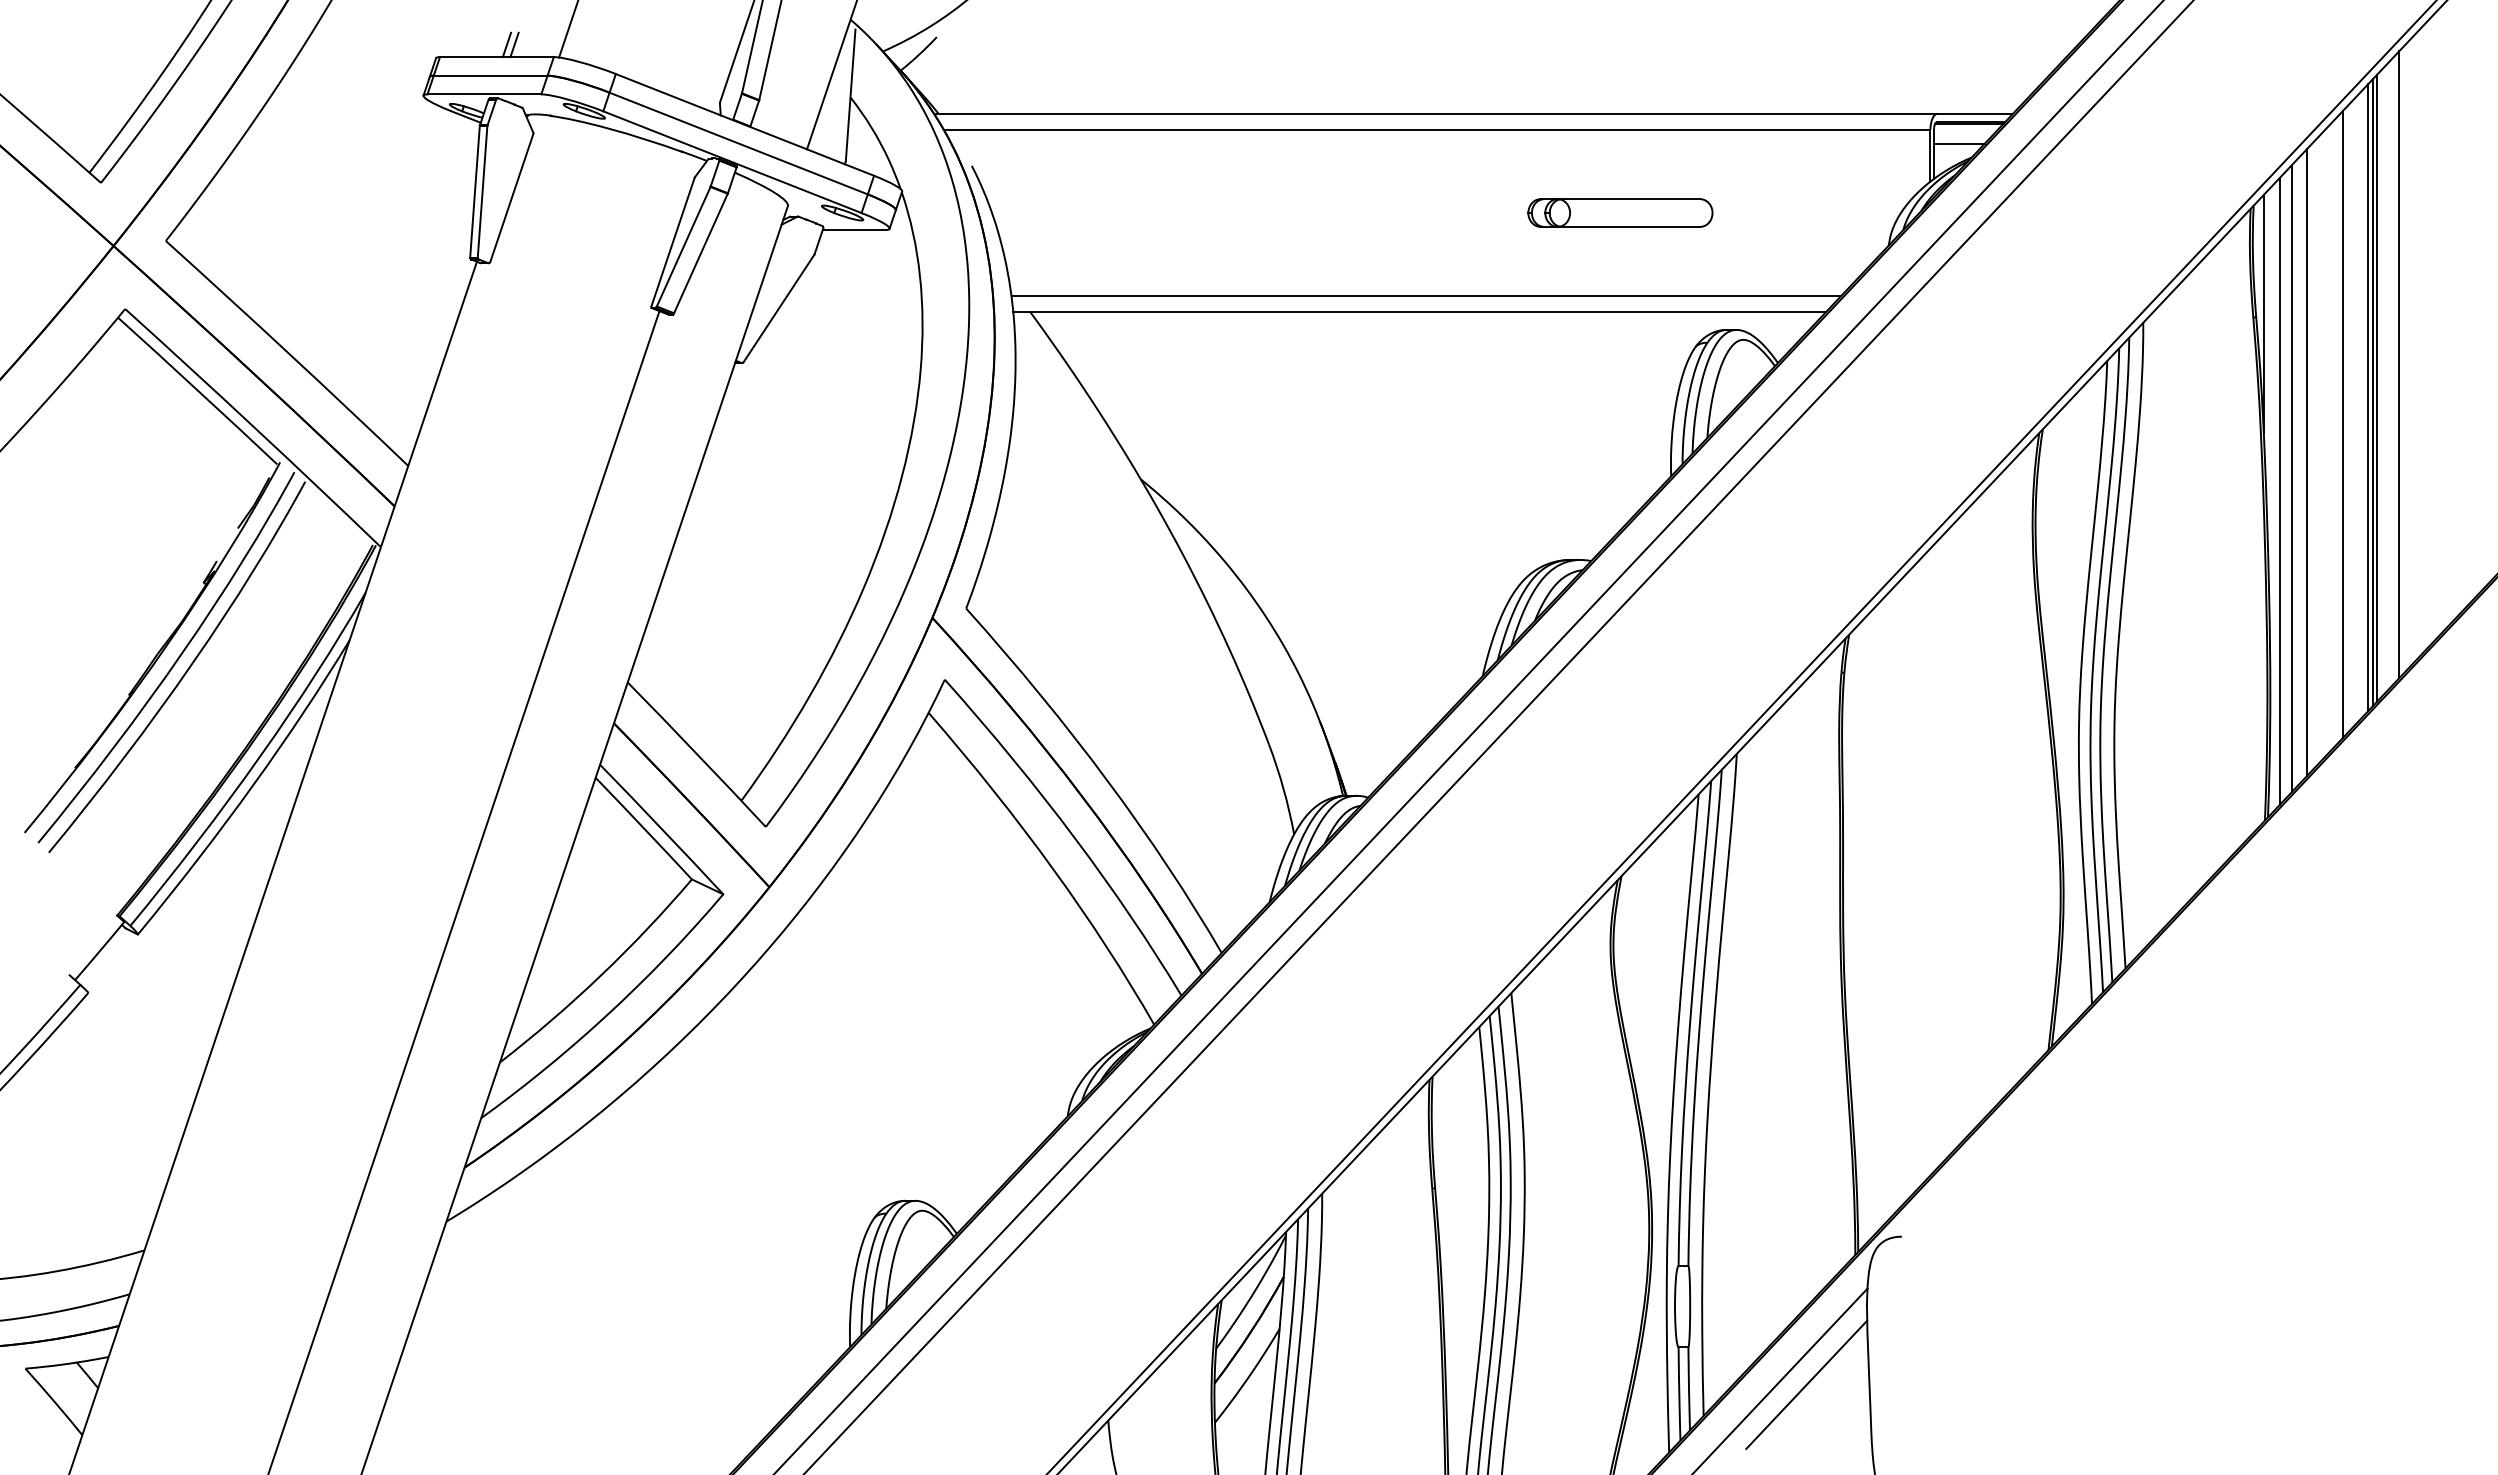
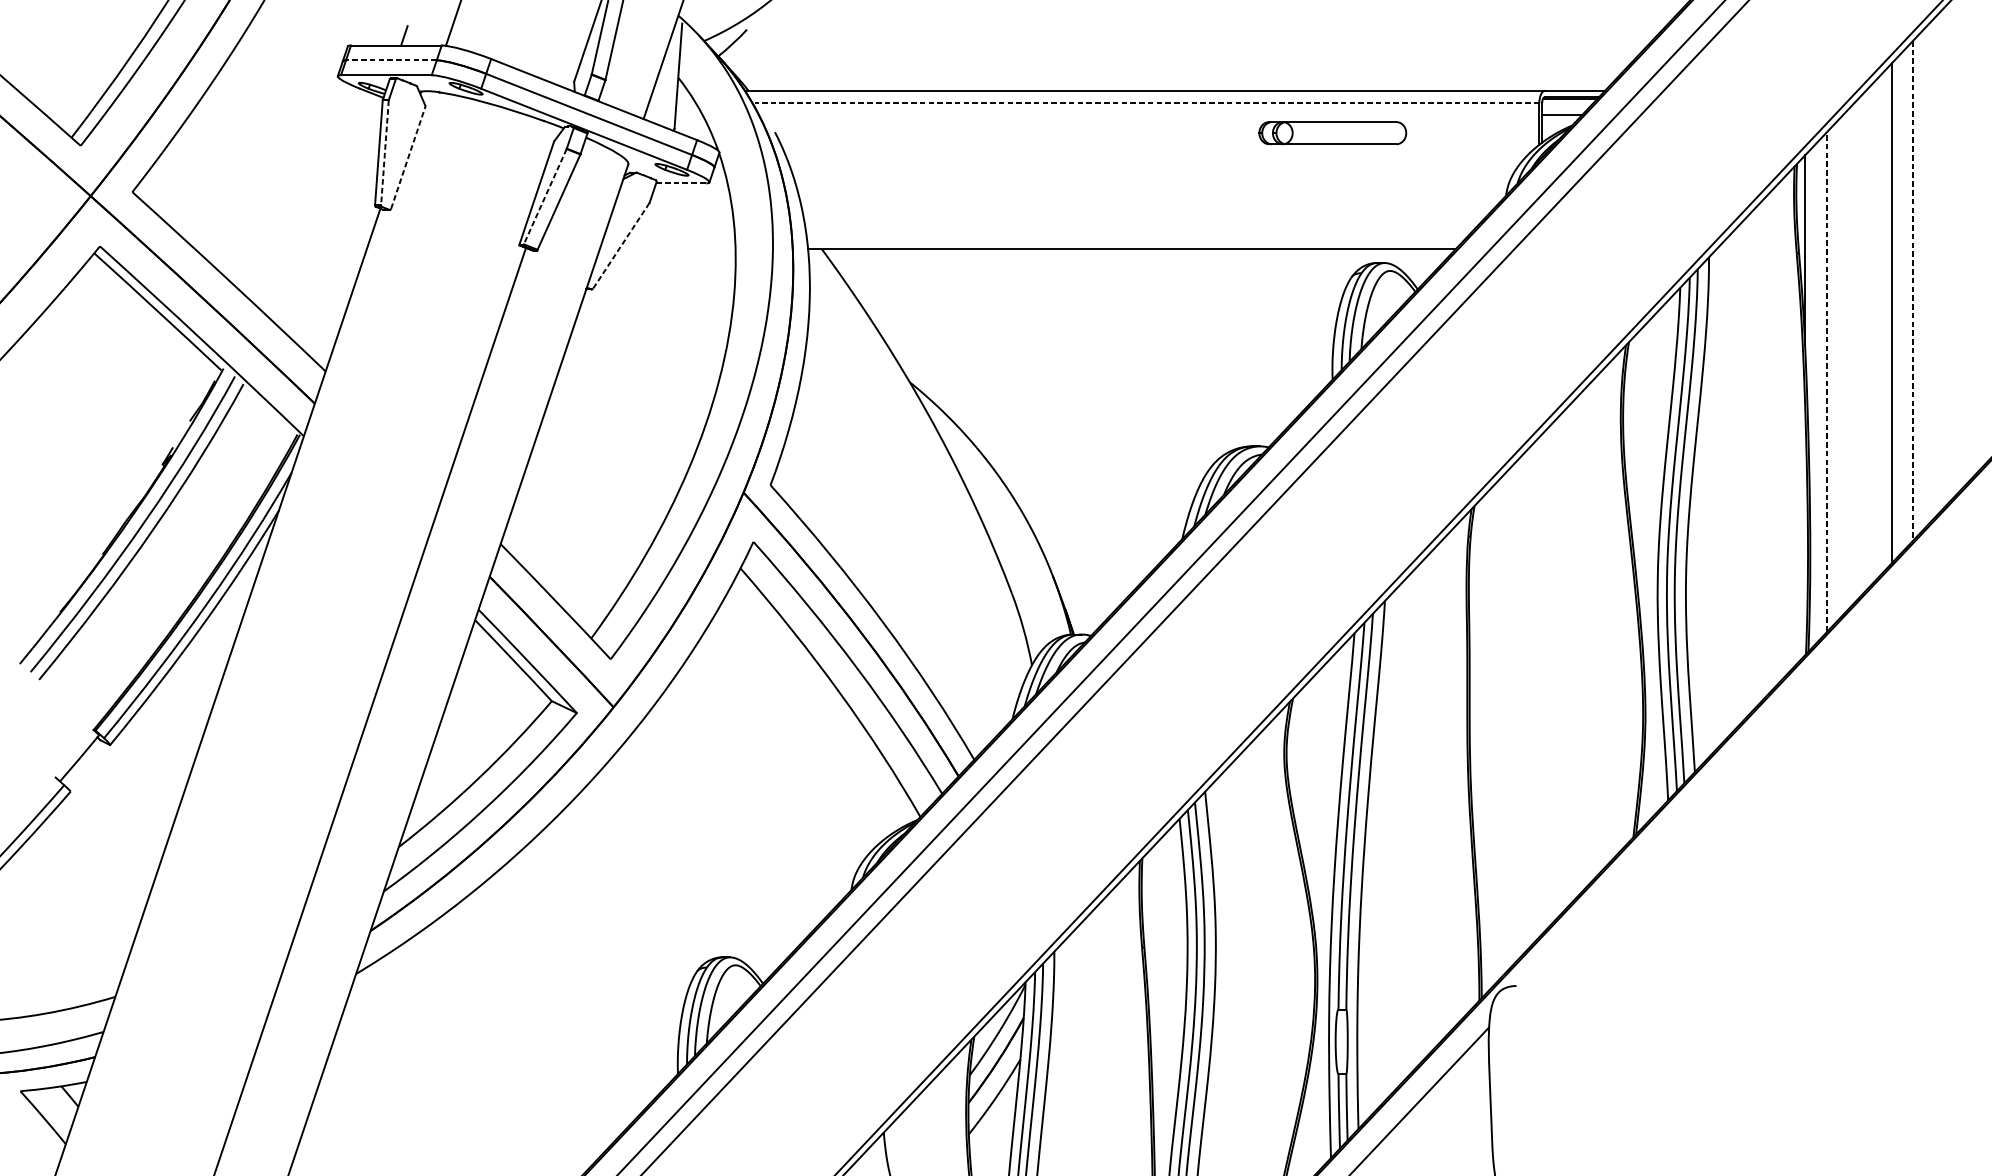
line: (514, 44) -> (410, 35), removed
line: (490, 75) -> (391, 60), solid -> dashed
line: (1437, 129) -> (1146, 103), solid -> dashed
line: (482, 191) -> (384, 152), solid -> dashed
line: (512, 197) -> (408, 157), solid -> dashed
part: (1620, 212) -> (1332, 132), moved
line: (854, 230) -> (681, 183), solid -> dashed
line: (683, 247) -> (545, 197), solid -> dashed
line: (1425, 296) -> (1136, 236), removed
line: (778, 308) -> (620, 245), solid -> dashed
line: (2399, 365) -> (1913, 291), solid -> dashed
line: (2376, 388) -> (1894, 309), removed
line: (2368, 397) -> (1888, 316), removed
line: (2343, 423) -> (1868, 337), removed
line: (2307, 461) -> (1839, 367), removed
line: (2291, 478) -> (1827, 381), solid -> dashed
line: (2279, 491) -> (1817, 391), removed
line: (1806, 1384) -> (1440, 1103), removed

